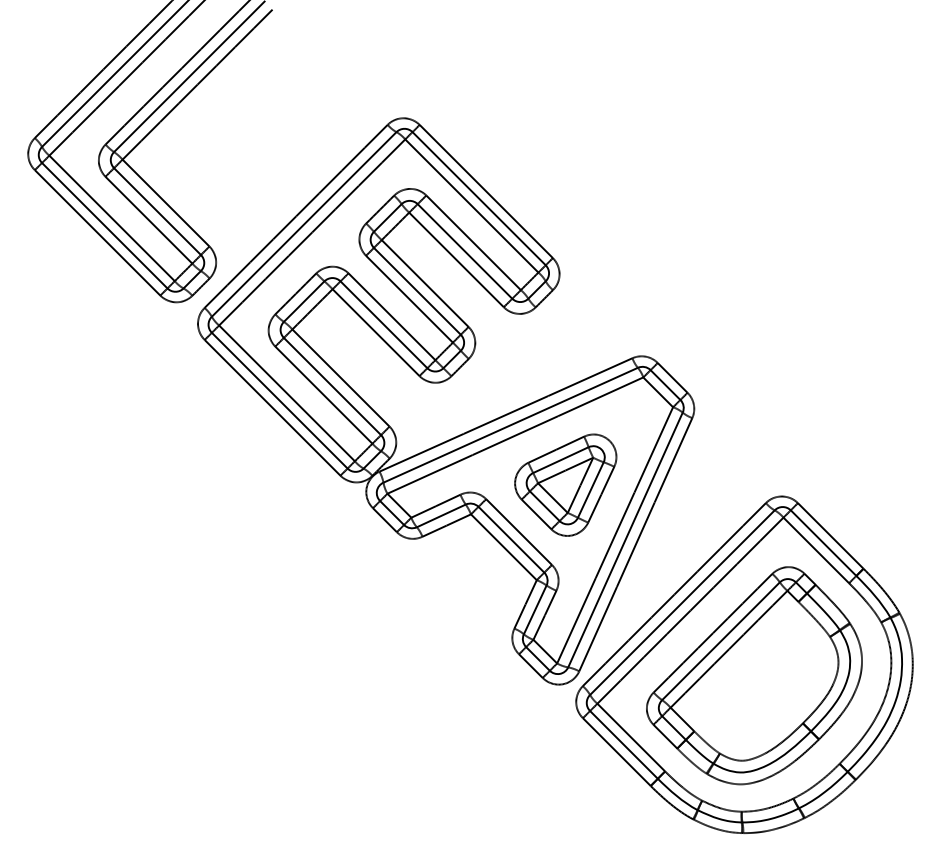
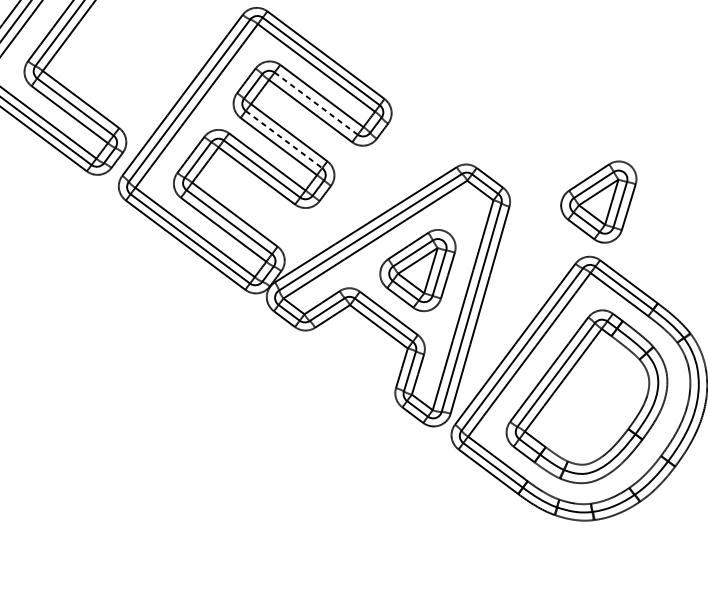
line: (464, 251) -> (315, 103), solid -> dashed
line: (417, 291) -> (284, 139), solid -> dashed
part: (808, 430) -> (600, 203), added

